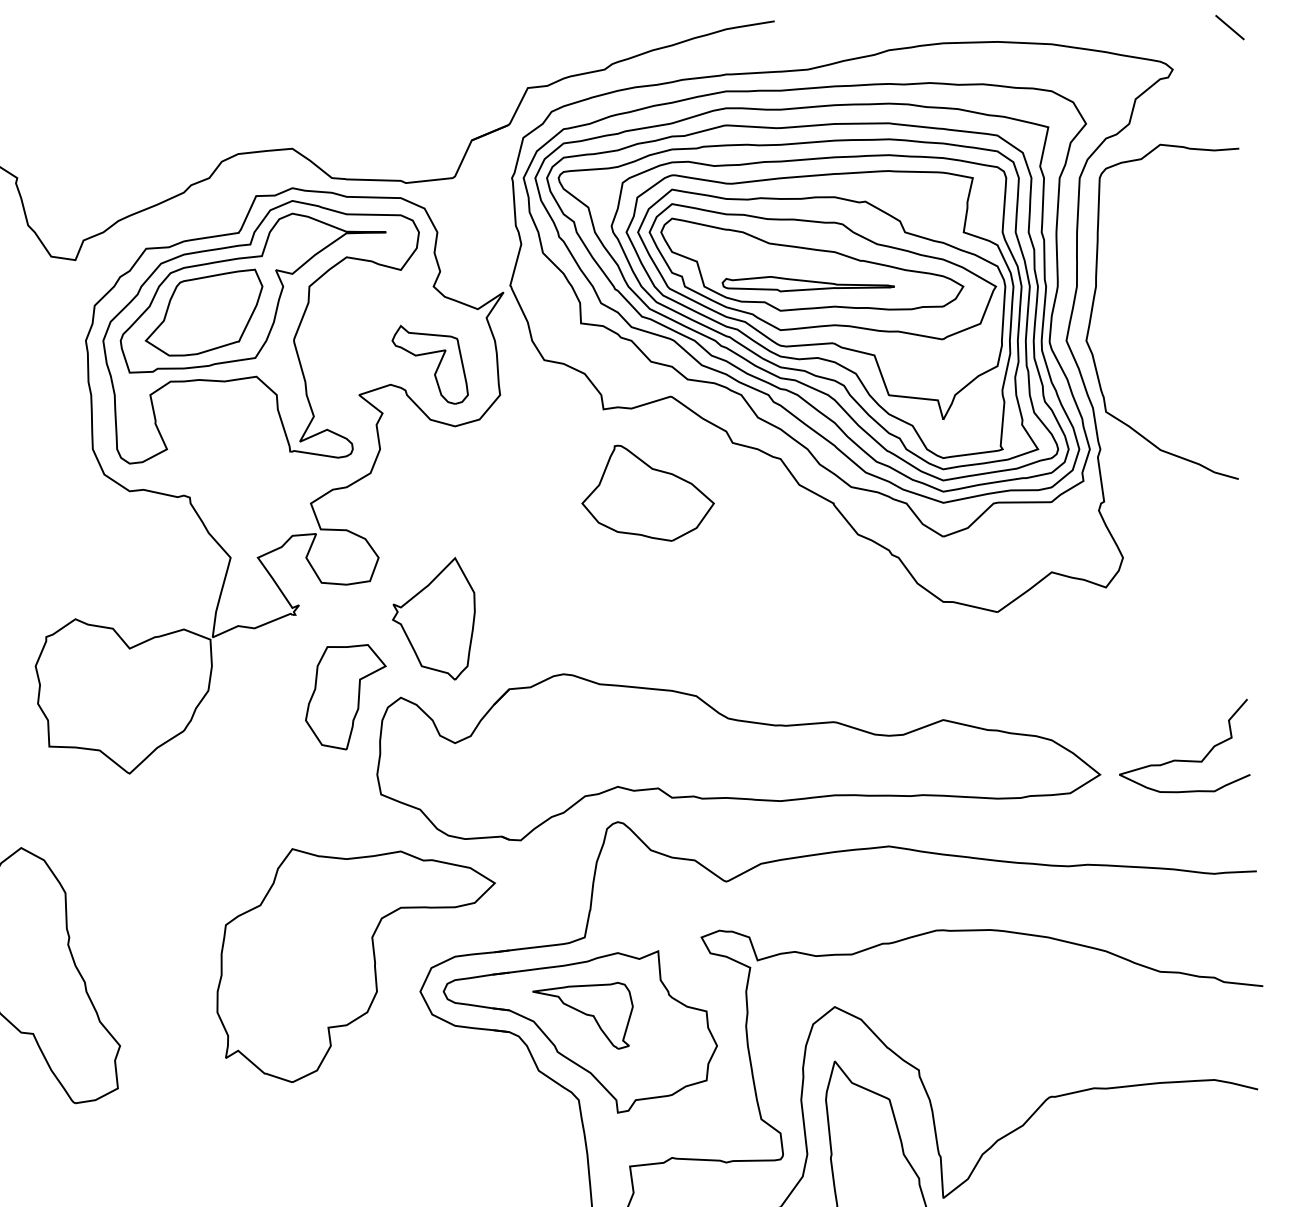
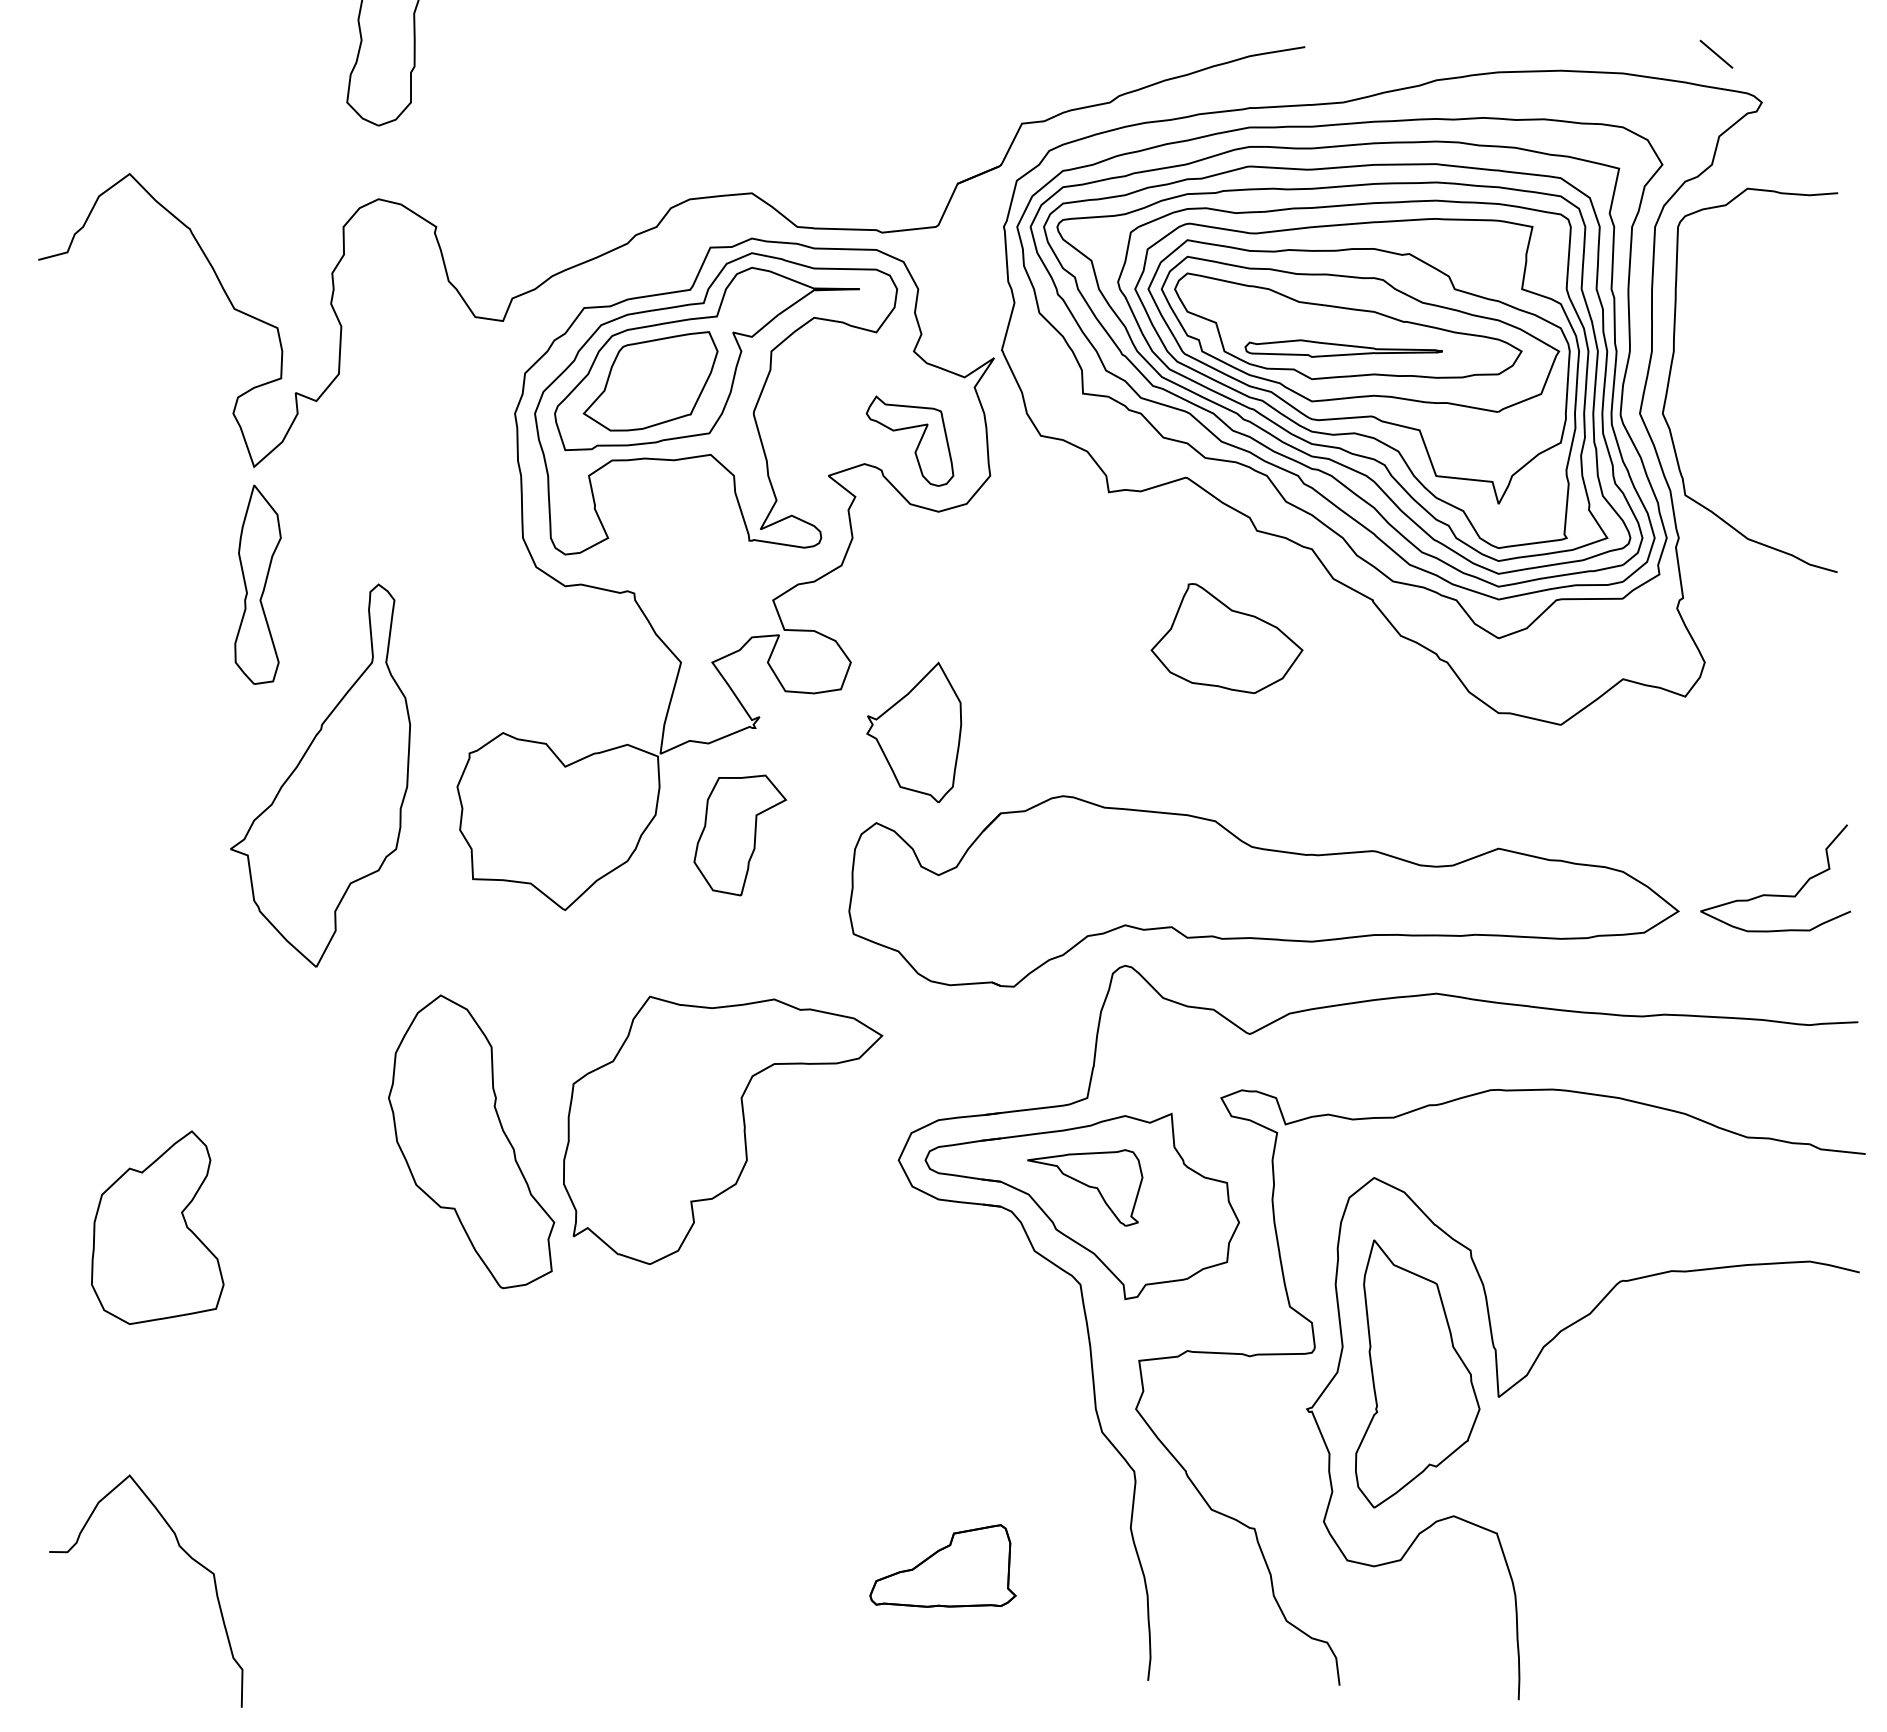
line: (1229, 26) -> (1716, 53), moved
part: (647, 493) -> (1226, 638), moved
part: (346, 697) -> (740, 835), moved
part: (356, 964) -> (723, 1129), moved

